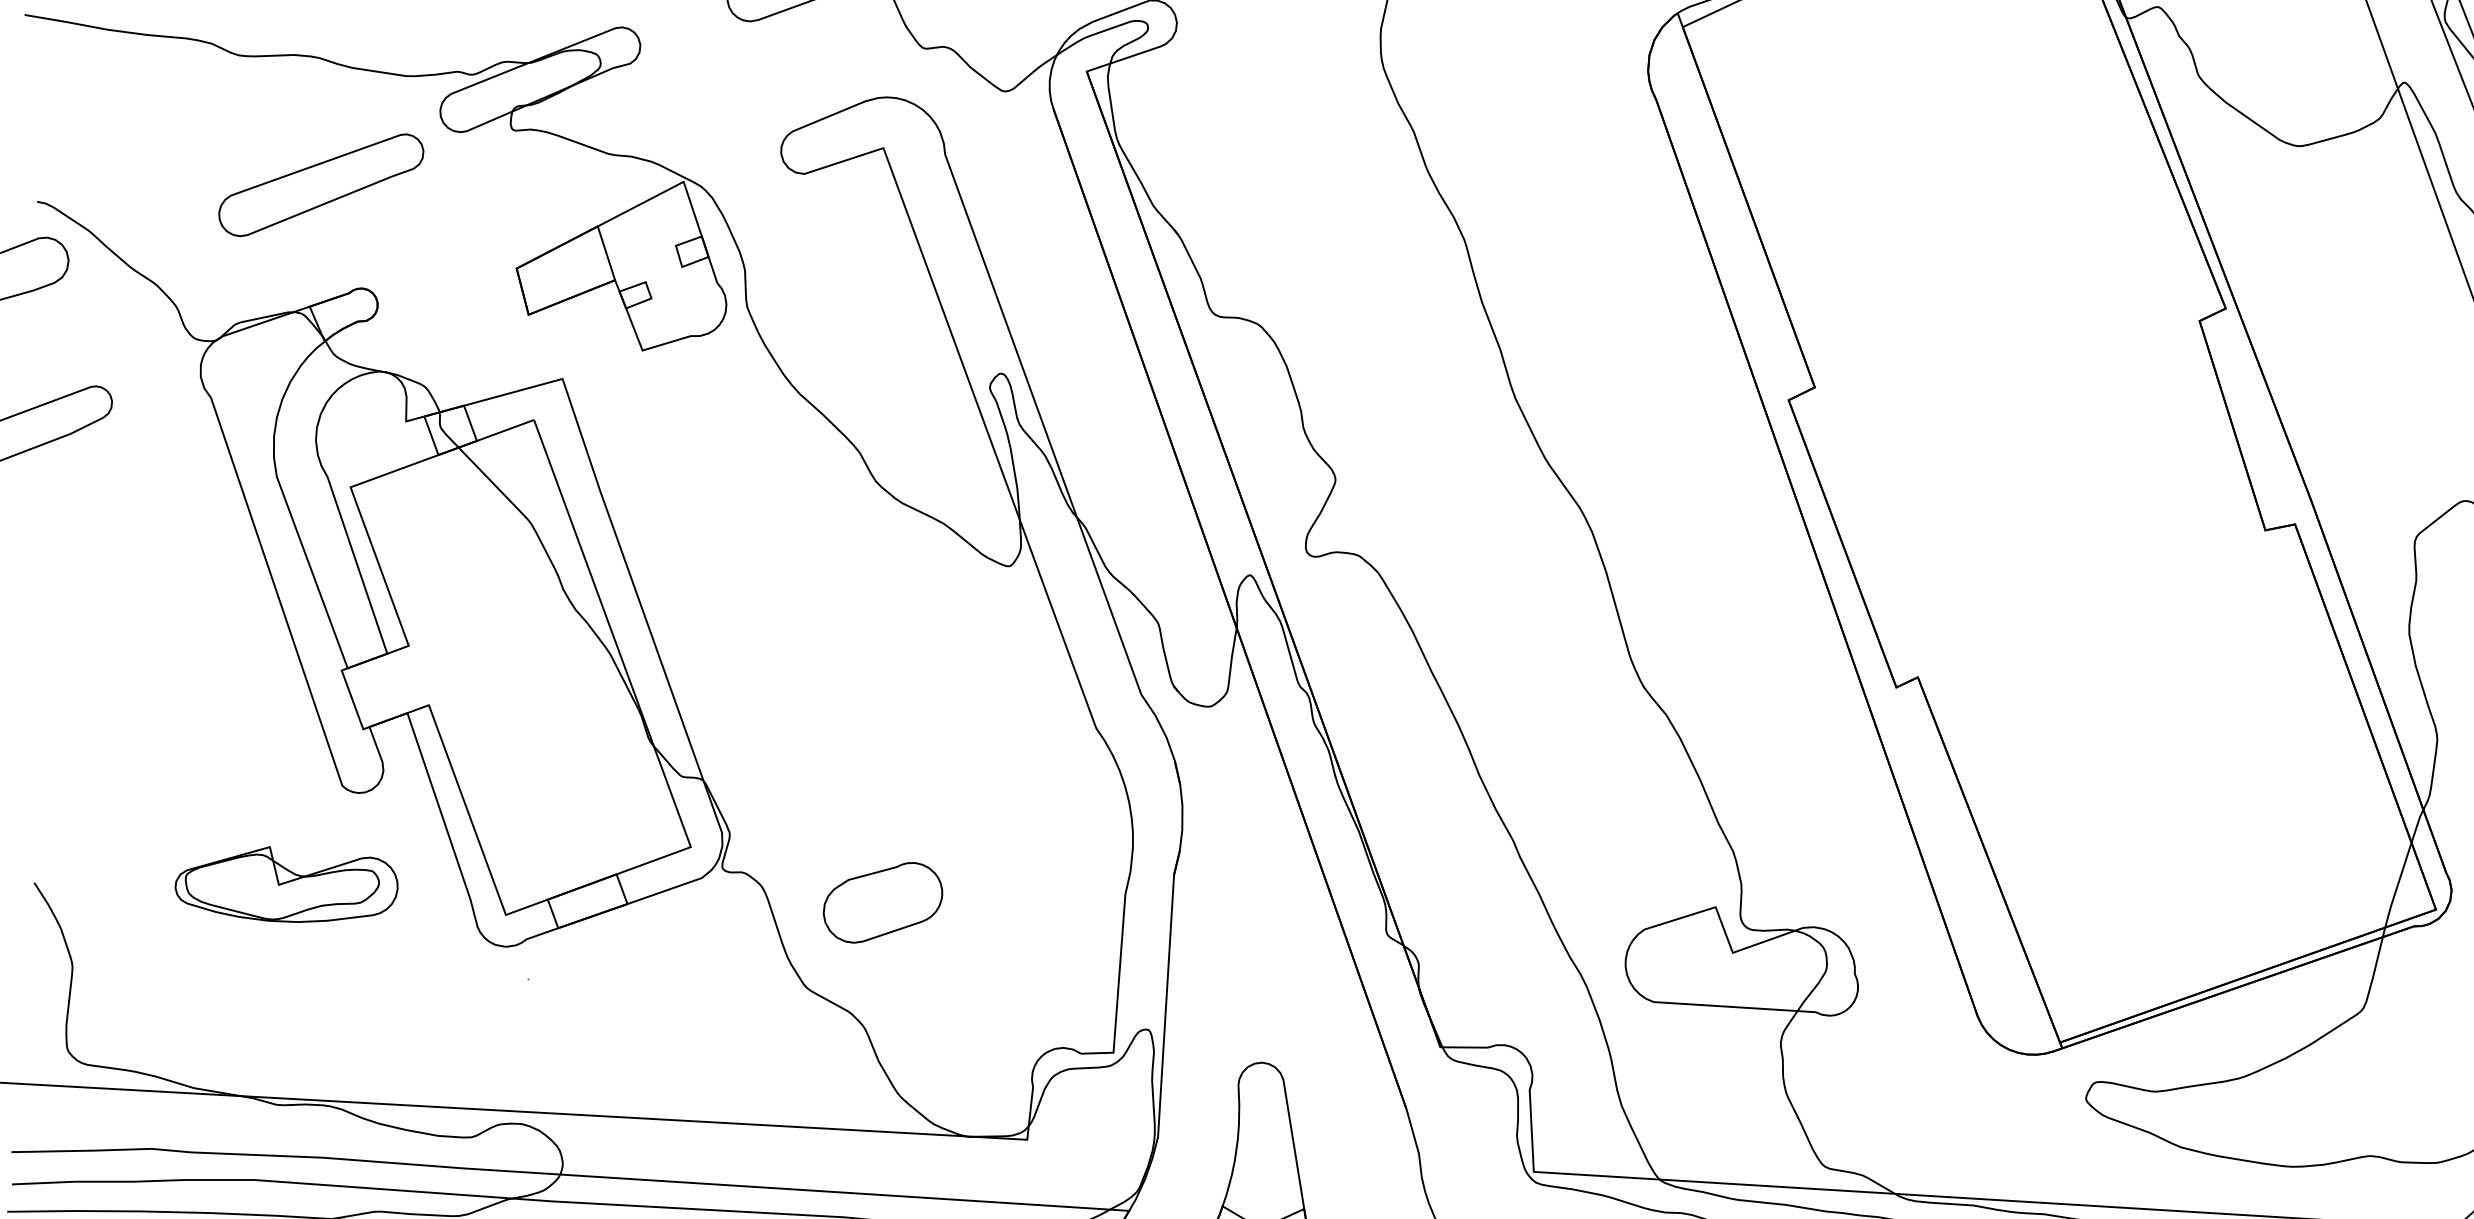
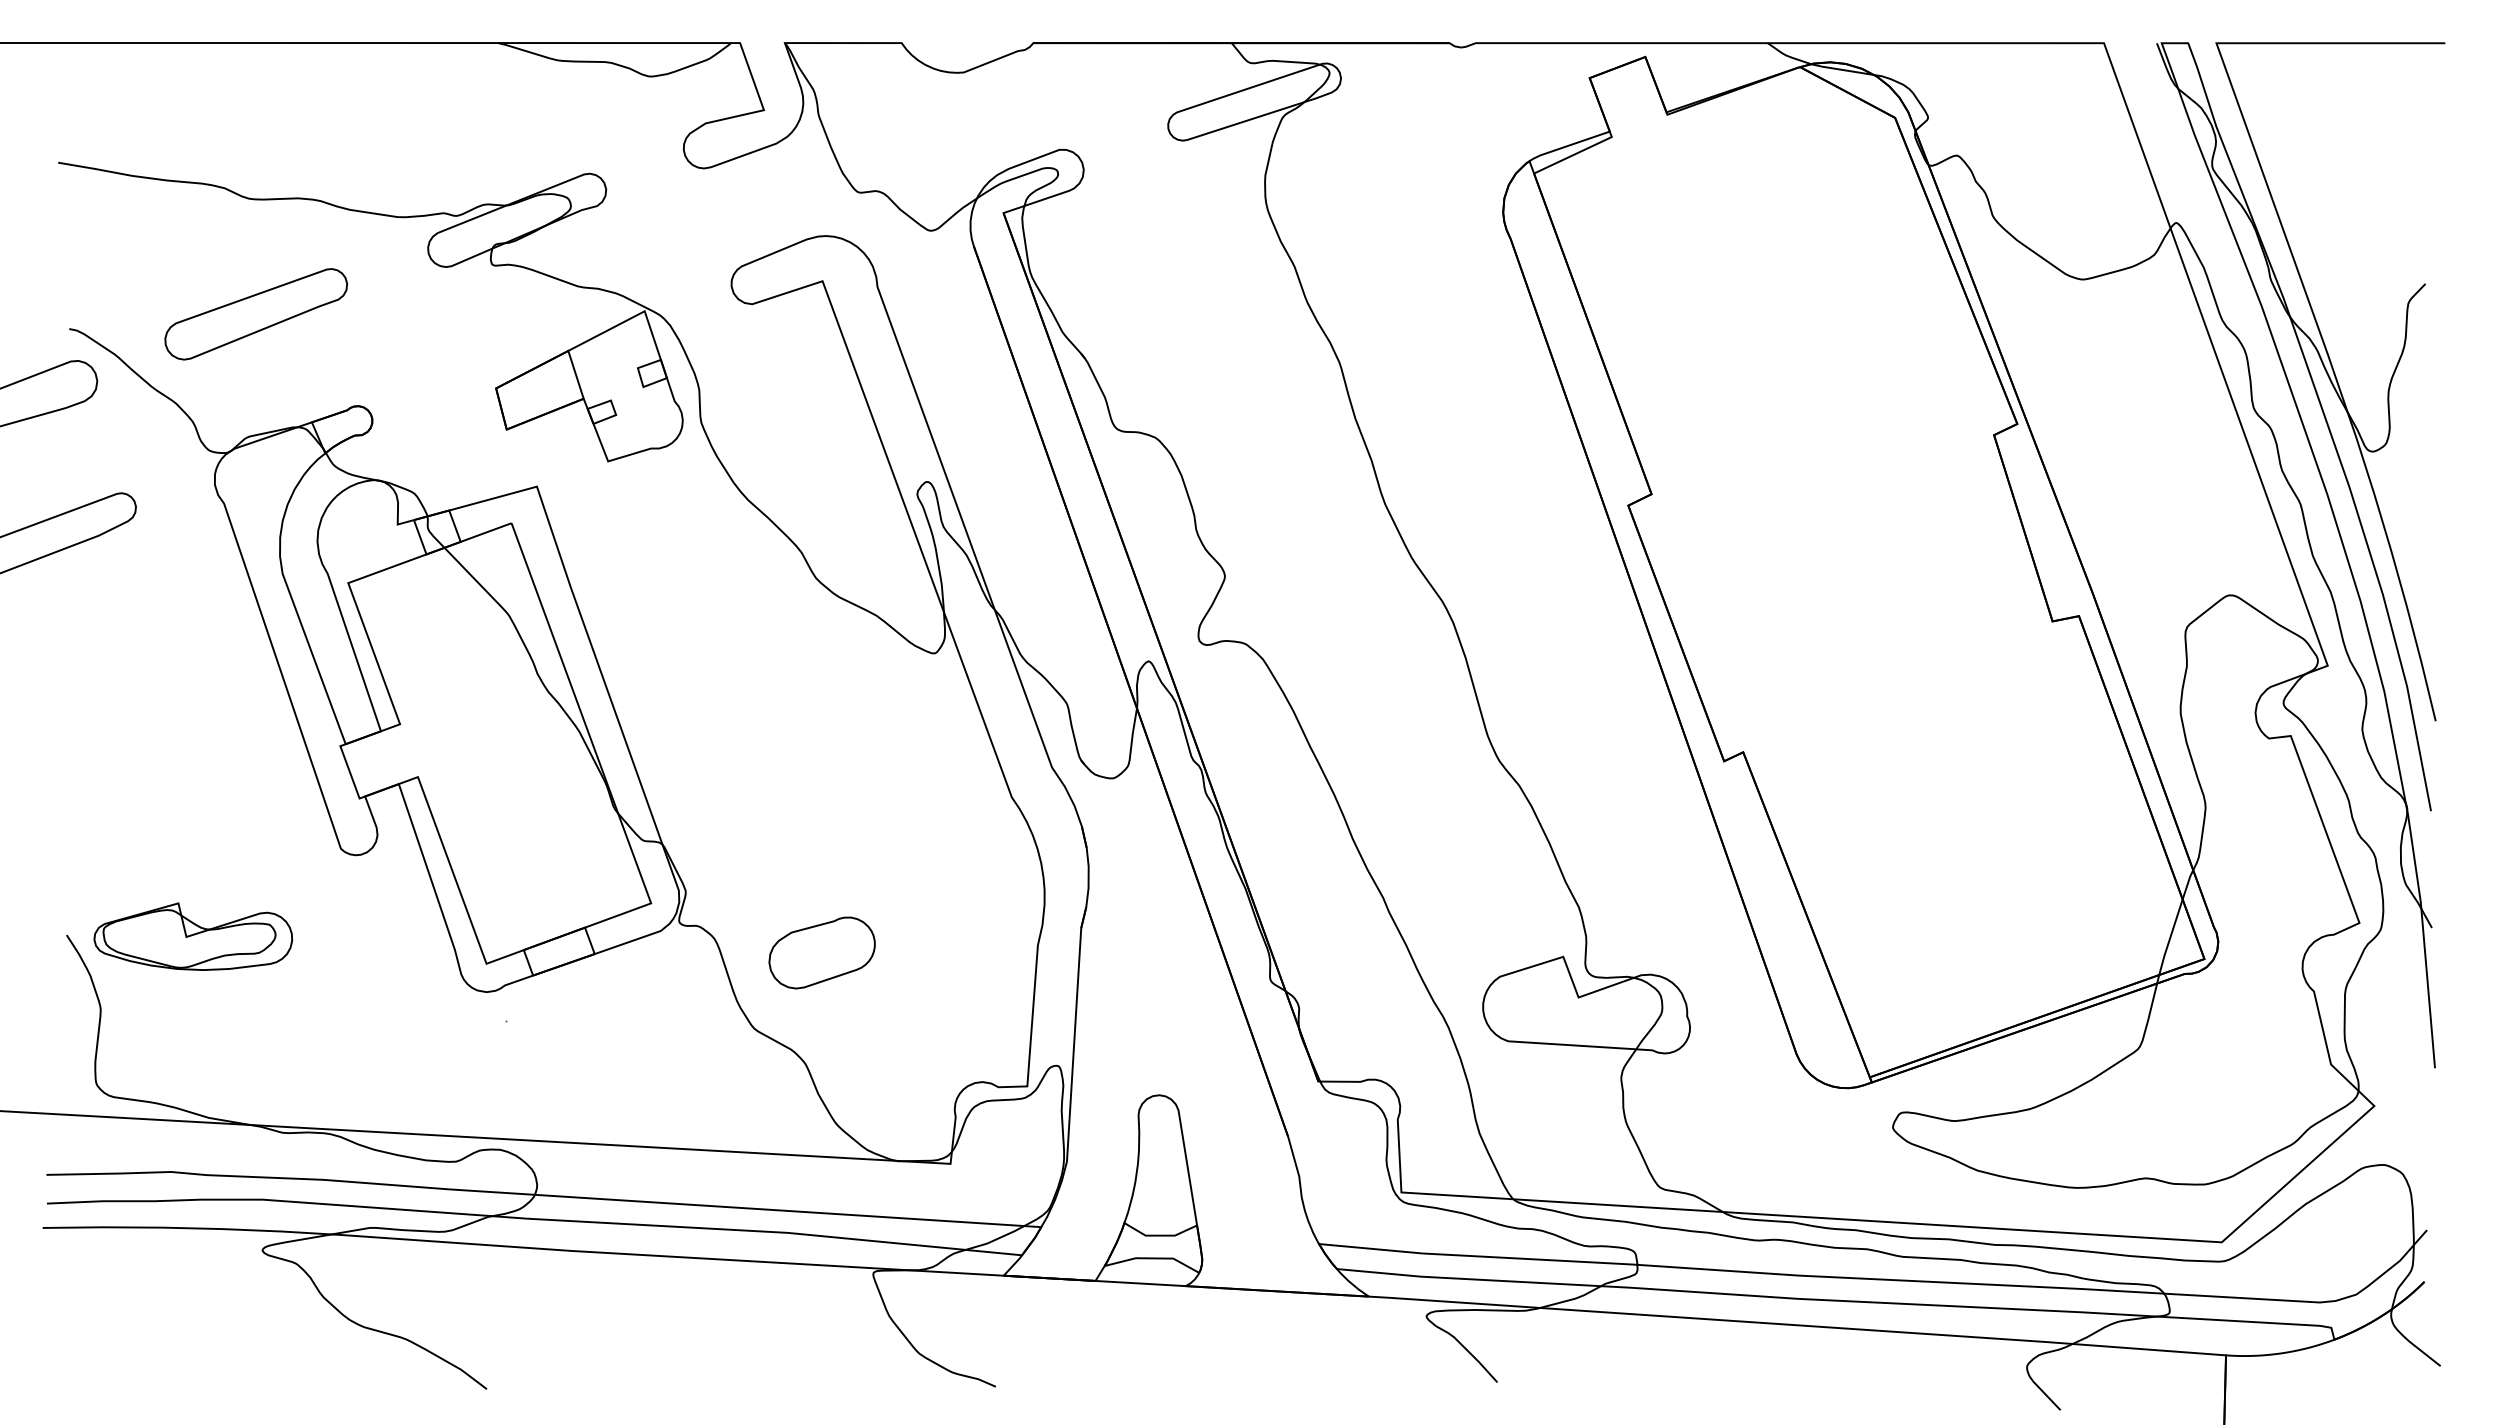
part: (320, 185) -> (255, 314), moved
part: (286, 884) -> (193, 936), moved

